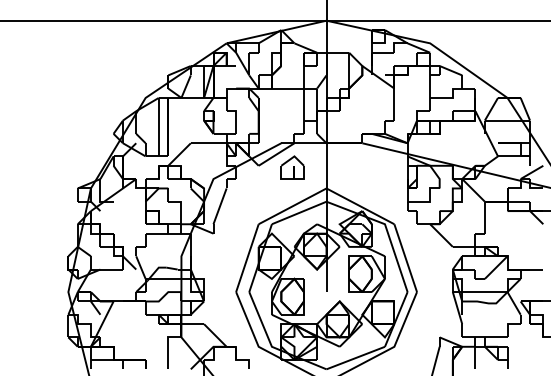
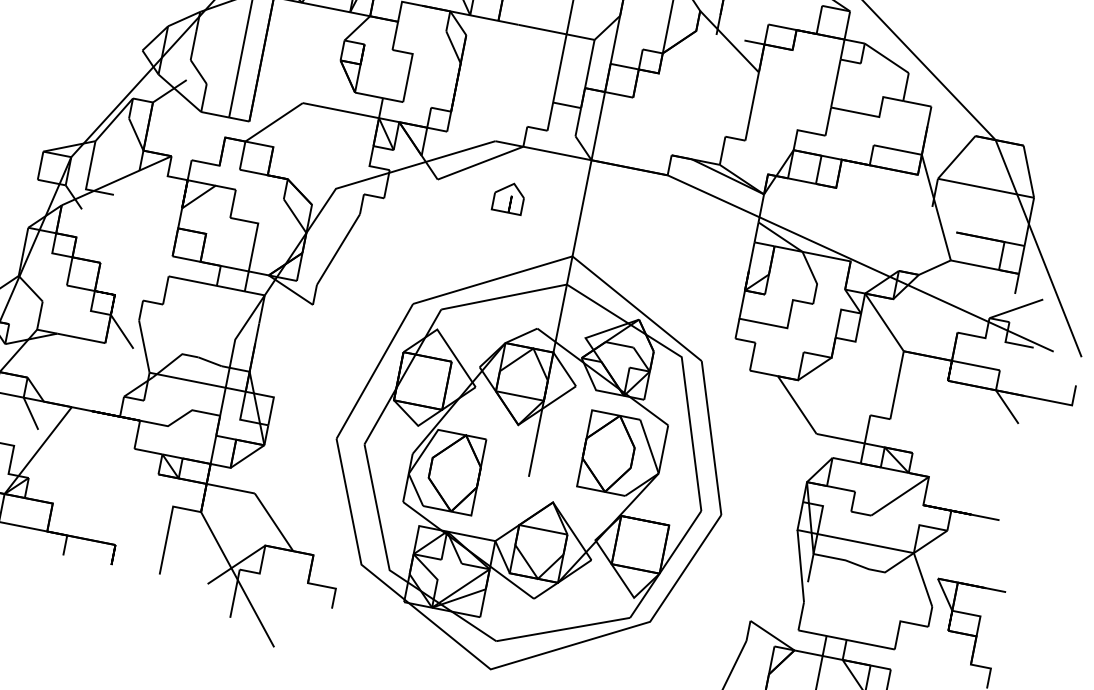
part: (292, 167) -> (508, 197), size x0.6

